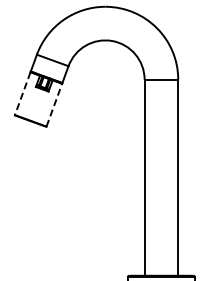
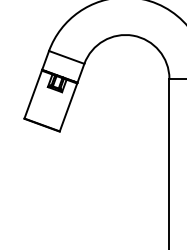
line: (22, 93) -> (32, 94), dashed -> solid
line: (54, 105) -> (68, 107), dashed -> solid

